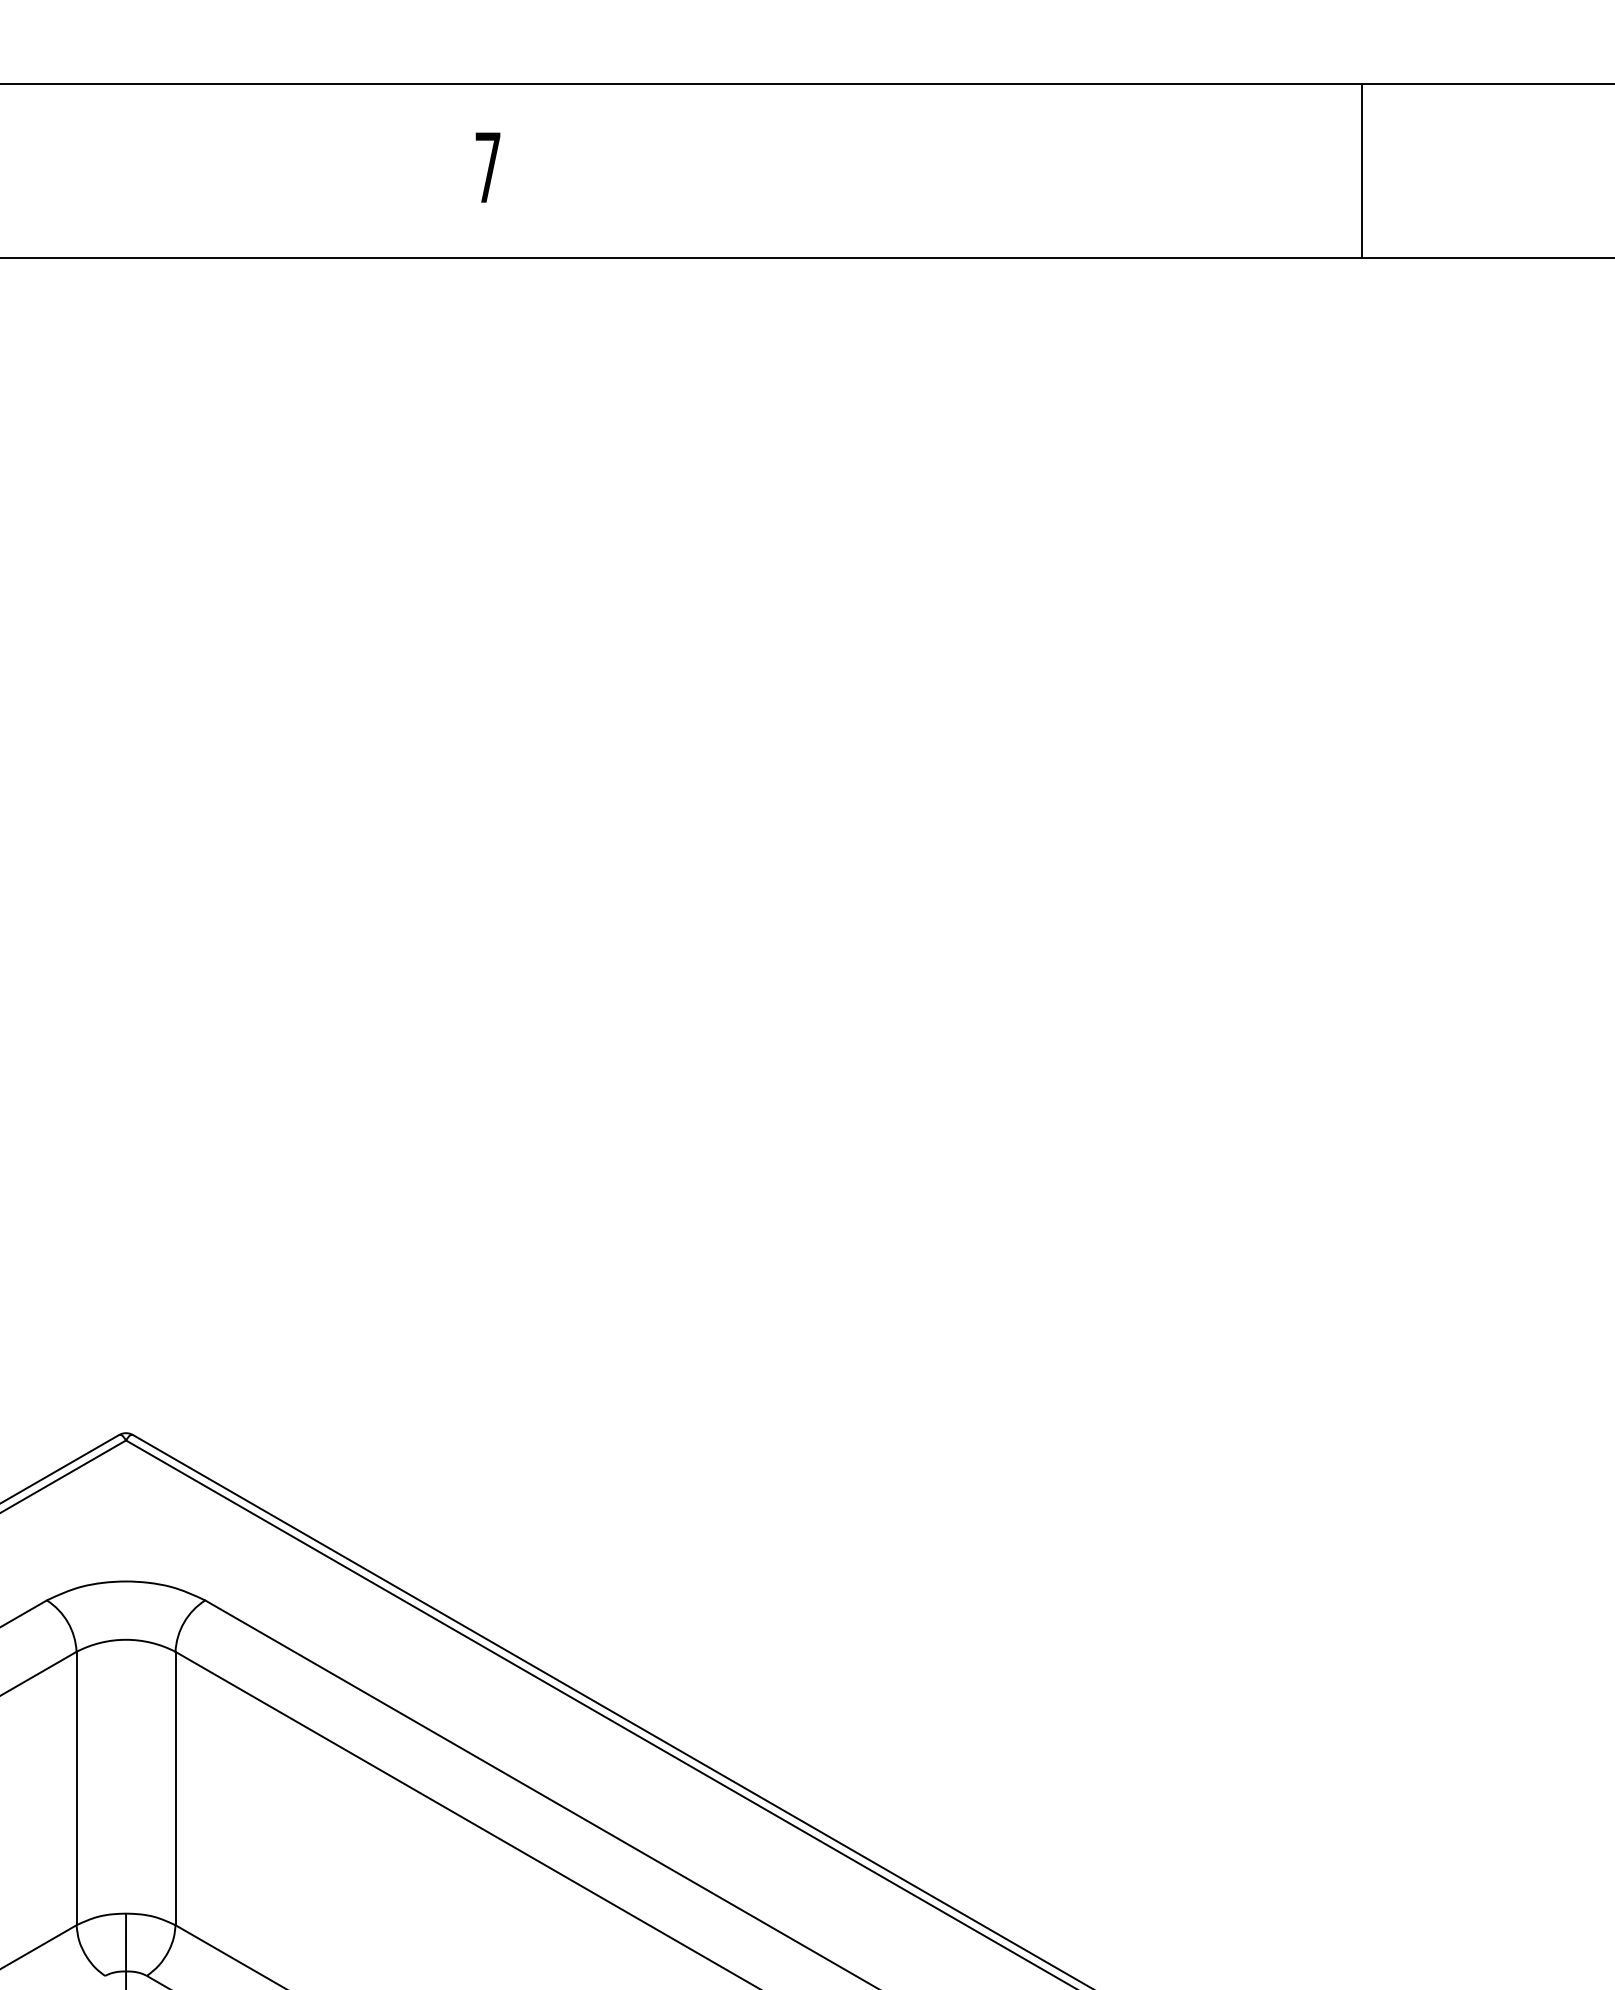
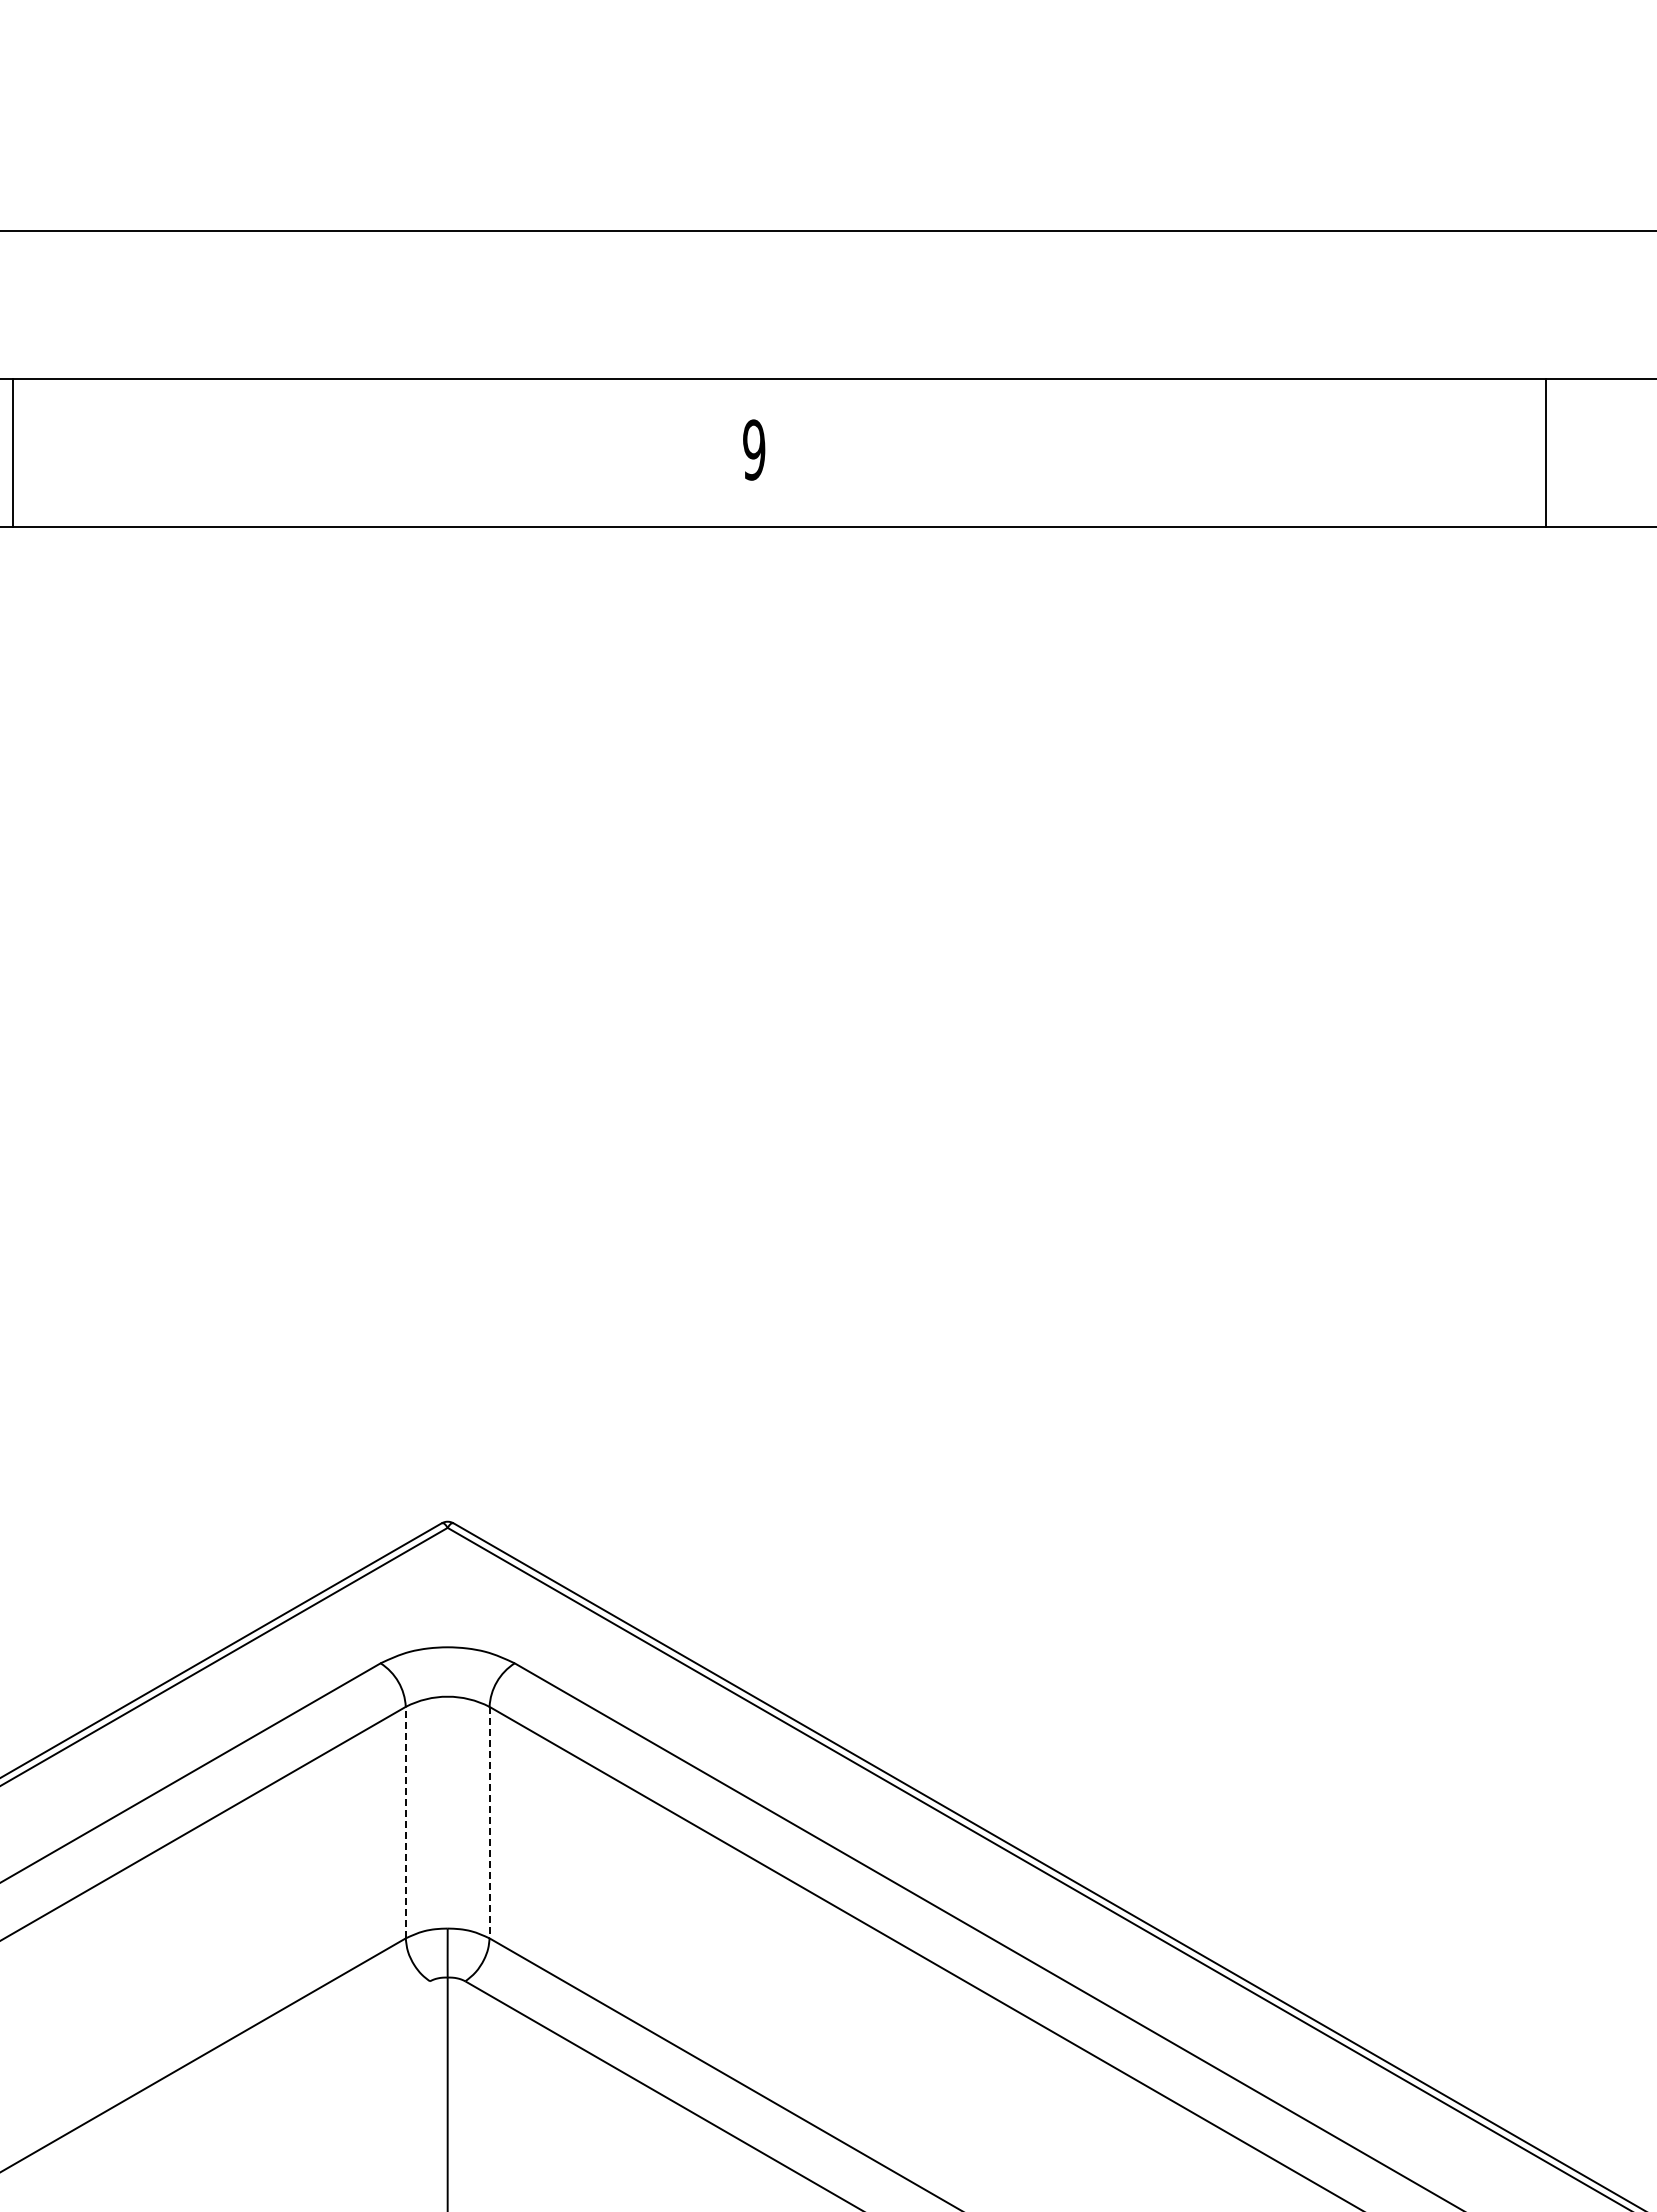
text: (488, 167) -> (754, 449), 7 -> 9
line: (1362, 170) -> (1545, 452), moved
line: (76, 1788) -> (405, 1822), solid -> dashed
line: (175, 1788) -> (489, 1822), solid -> dashed

